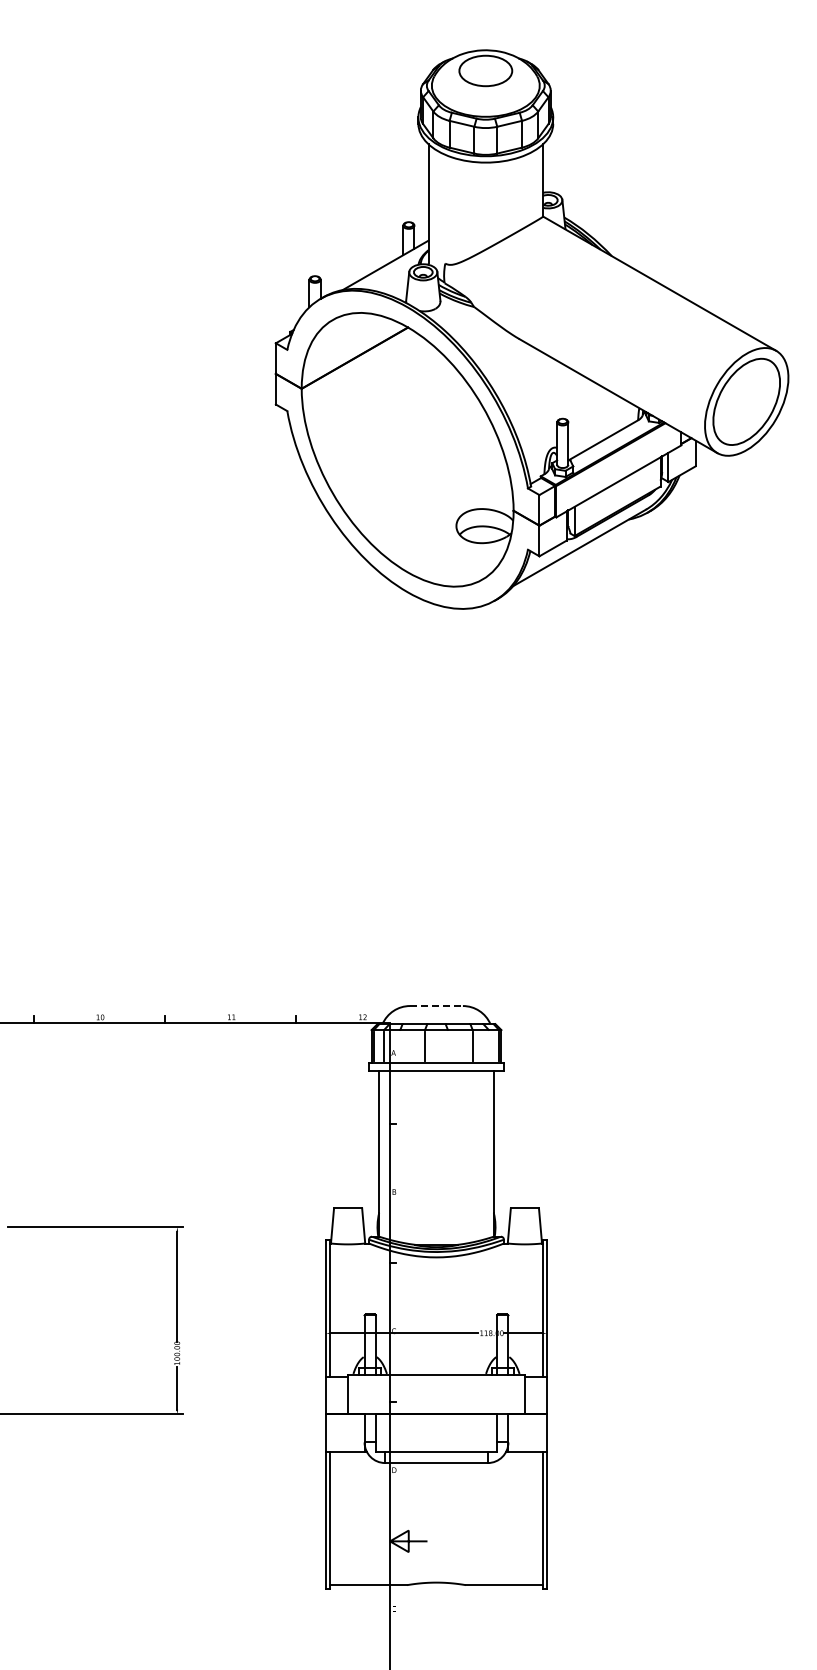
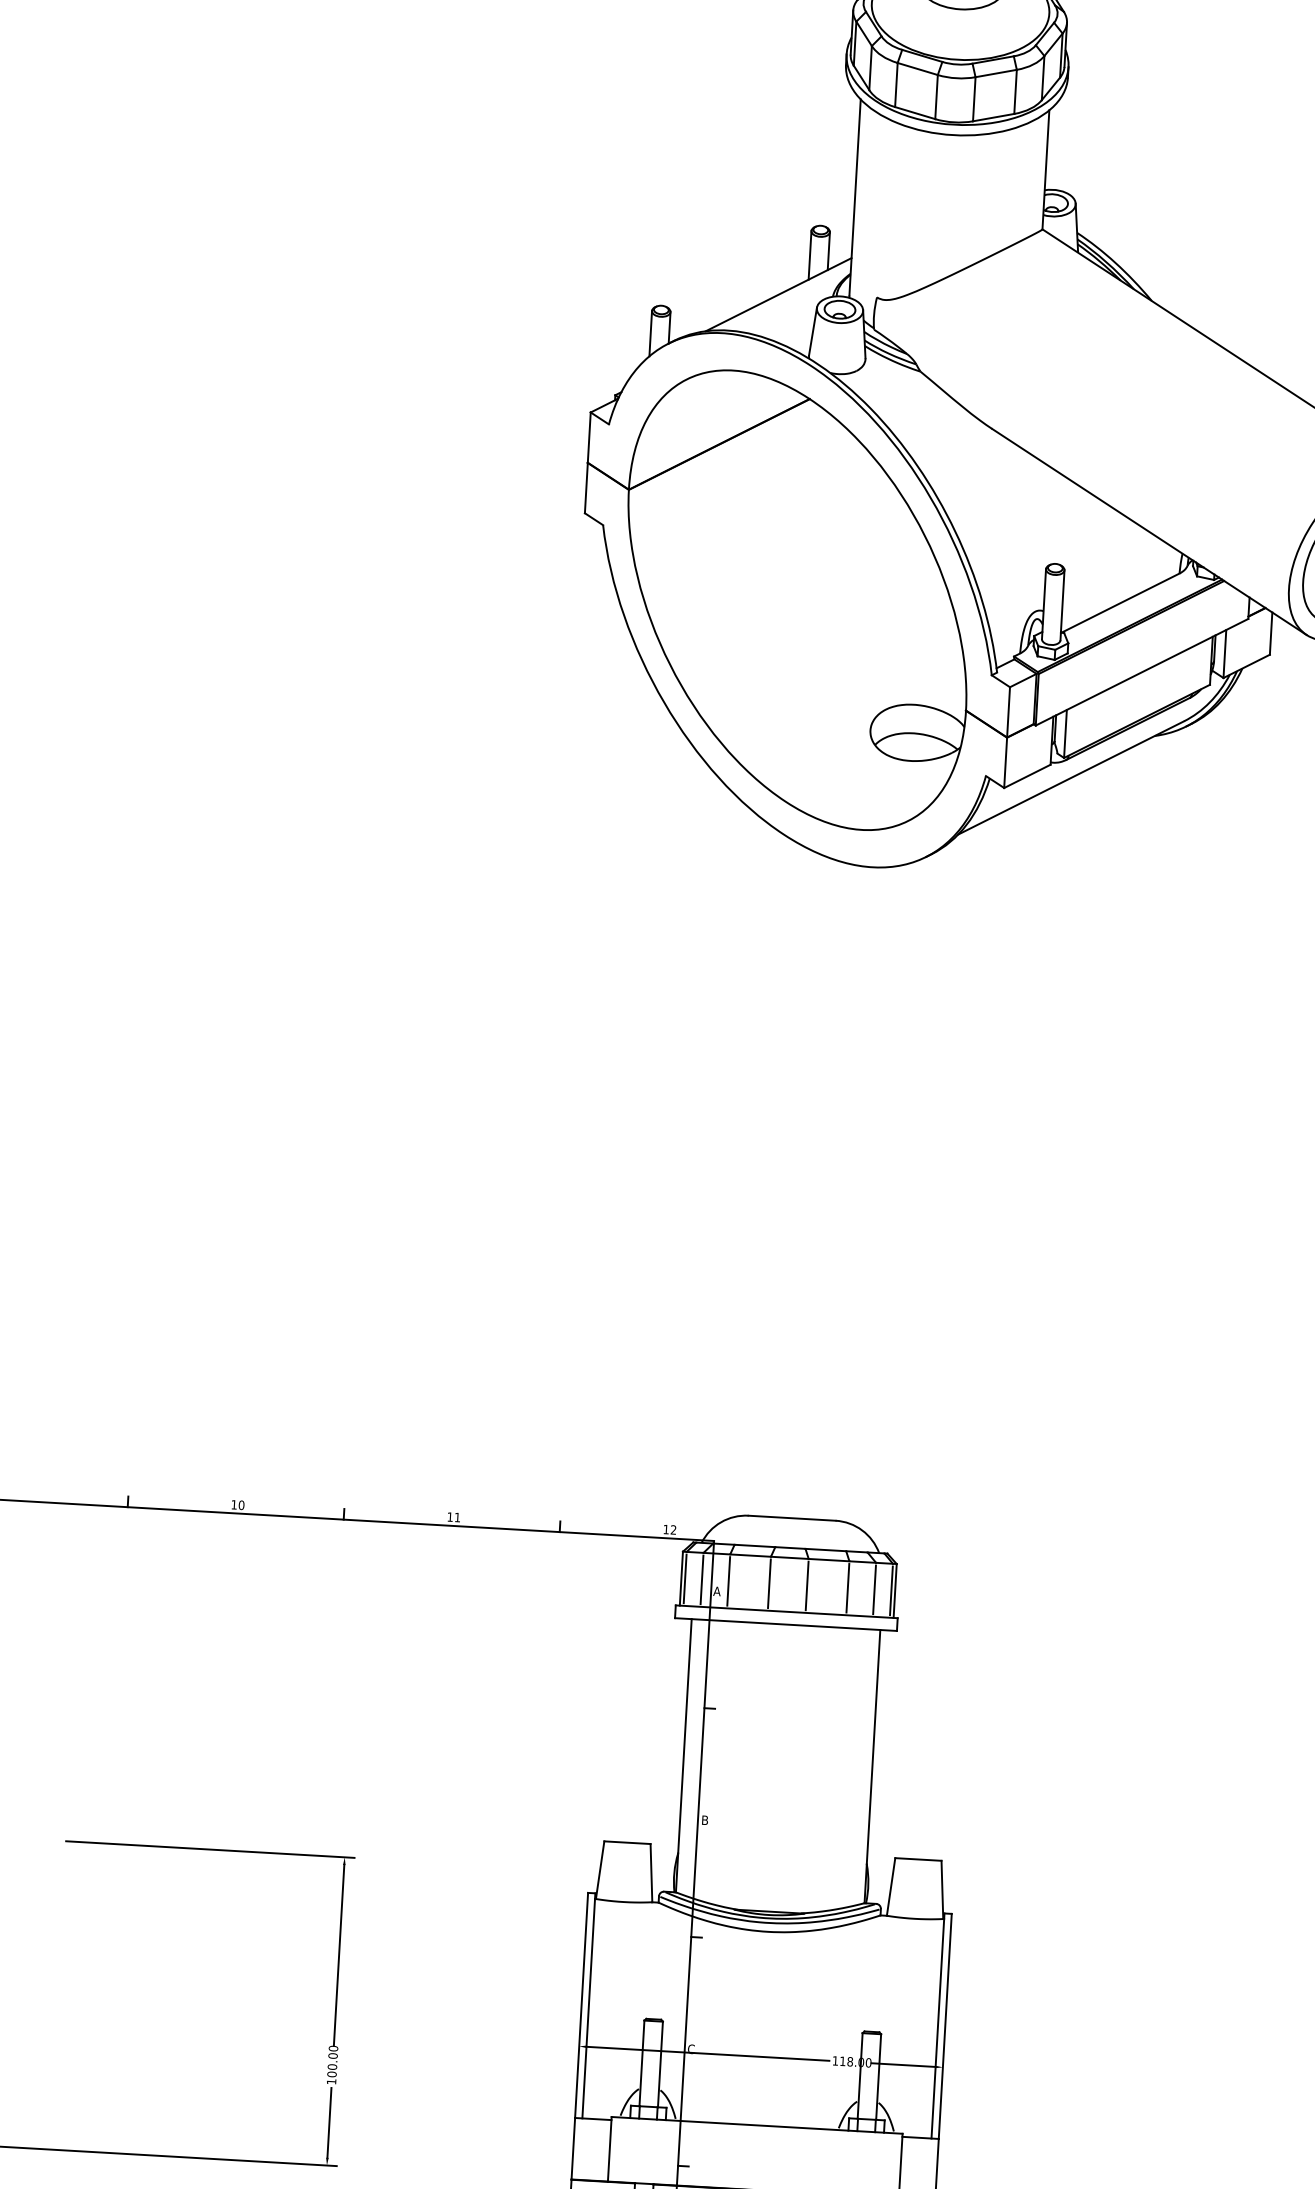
line: (437, 1006) -> (793, 1519), dashed -> solid
line: (400, 1046) -> (729, 1581), added
line: (447, 1046) -> (806, 1585), added
line: (488, 1046) -> (873, 1589), added

